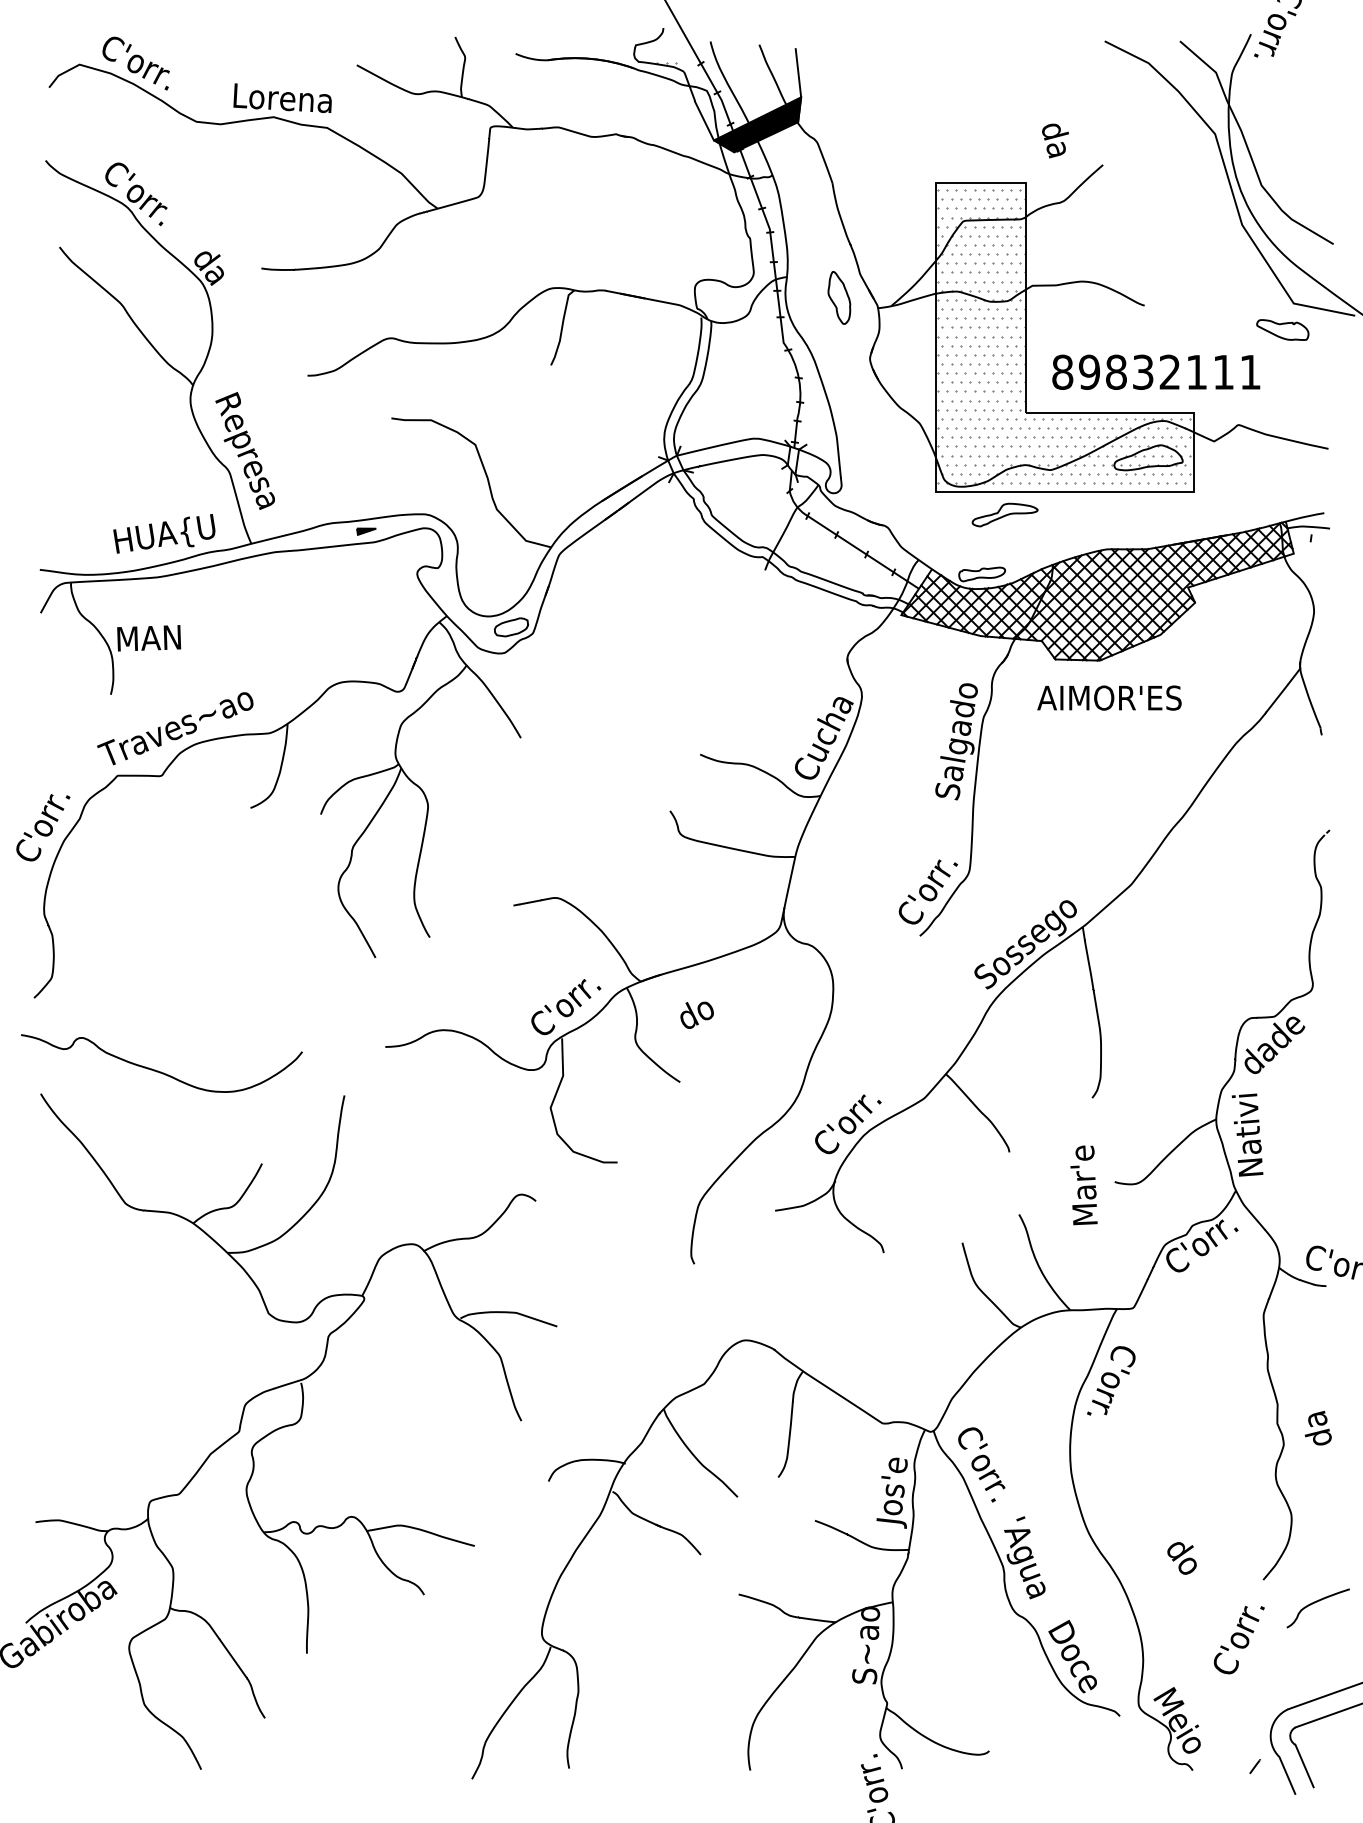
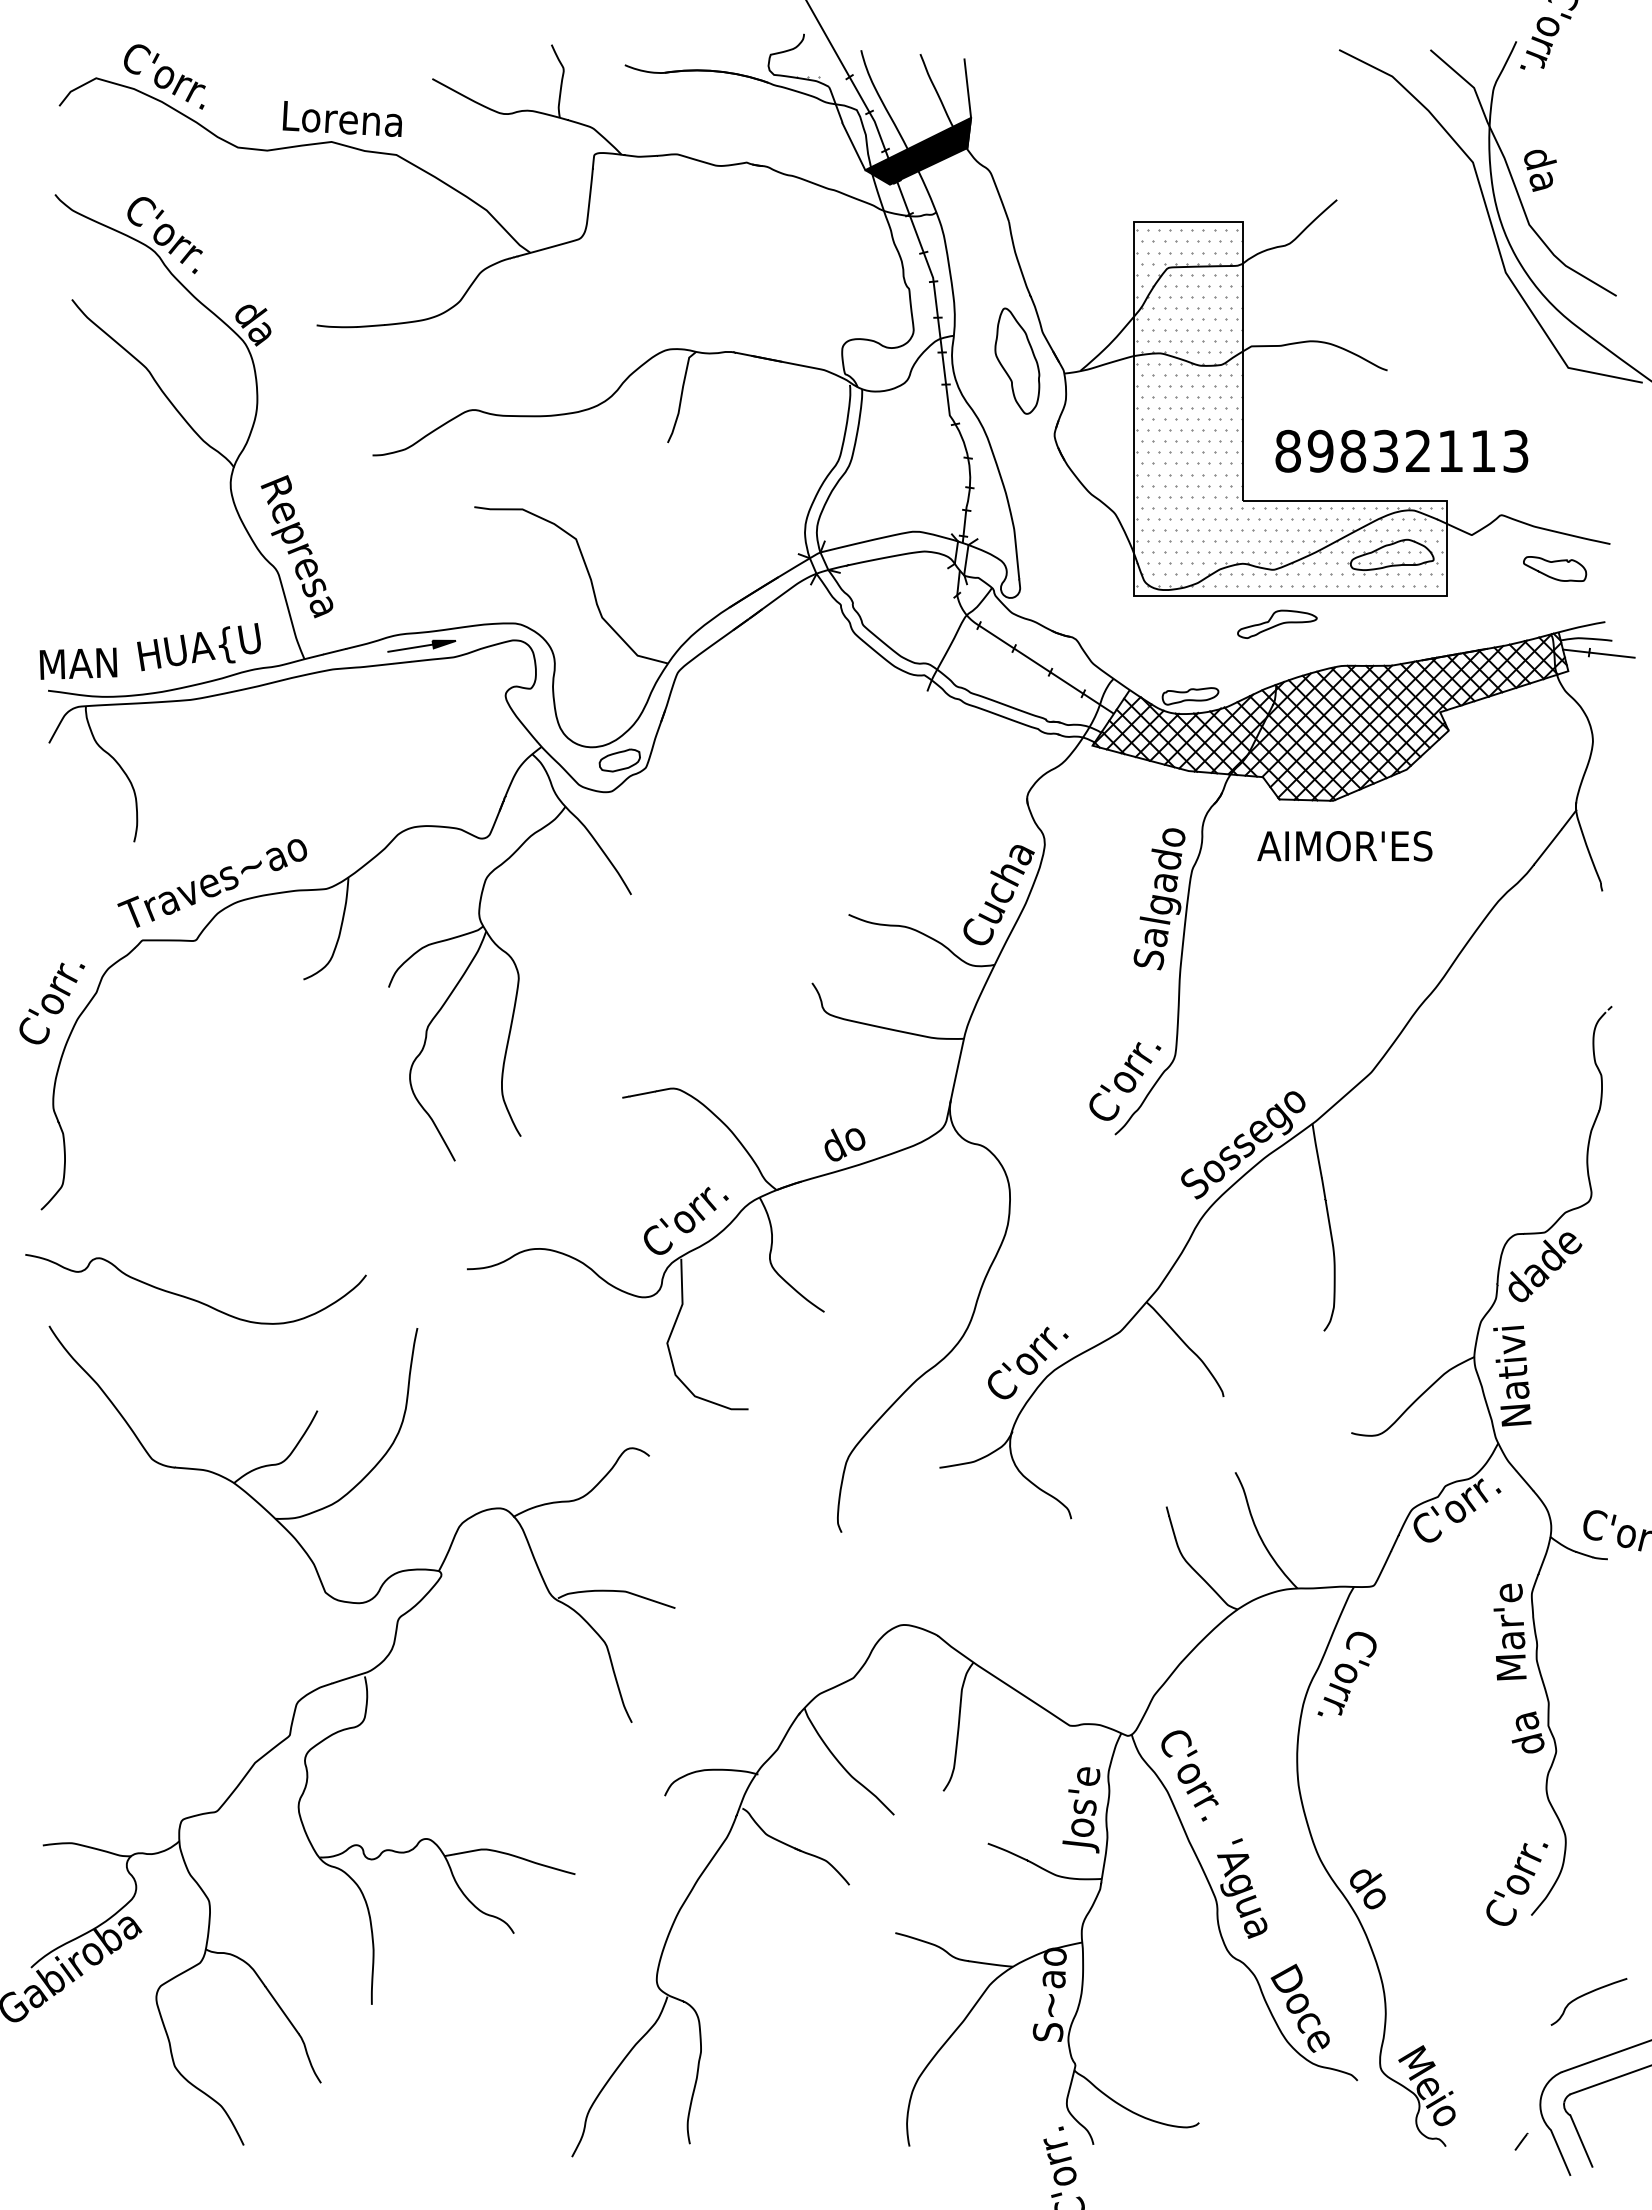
text: (1055, 140) -> (1540, 170), moved
part: (839, 297) -> (1017, 360), size x1.67
part: (1283, 329) -> (1555, 568), moved
text: (1250, 371) -> (1515, 450), 89832111 -> 89832113
part: (1005, 514) -> (1277, 623), moved
line: (338, 534) -> (410, 647), added
line: (1318, 539) -> (1598, 653), added
text: (149, 638) -> (78, 663), moved
text: (696, 1015) -> (844, 1144), moved
text: (1083, 1184) -> (1509, 1631), moved
text: (1317, 1428) -> (1527, 1732), moved
text: (1181, 1558) -> (1367, 1889), moved
curve: (1315, 1603) -> (1585, 1995), moved
text: (1239, 1640) -> (1517, 1884), moved

